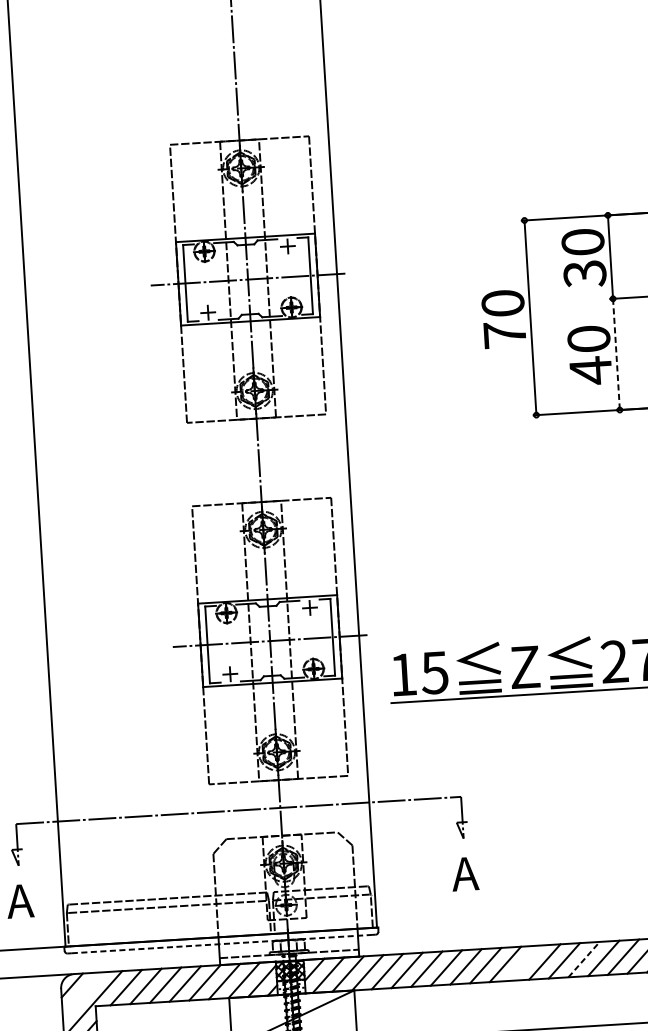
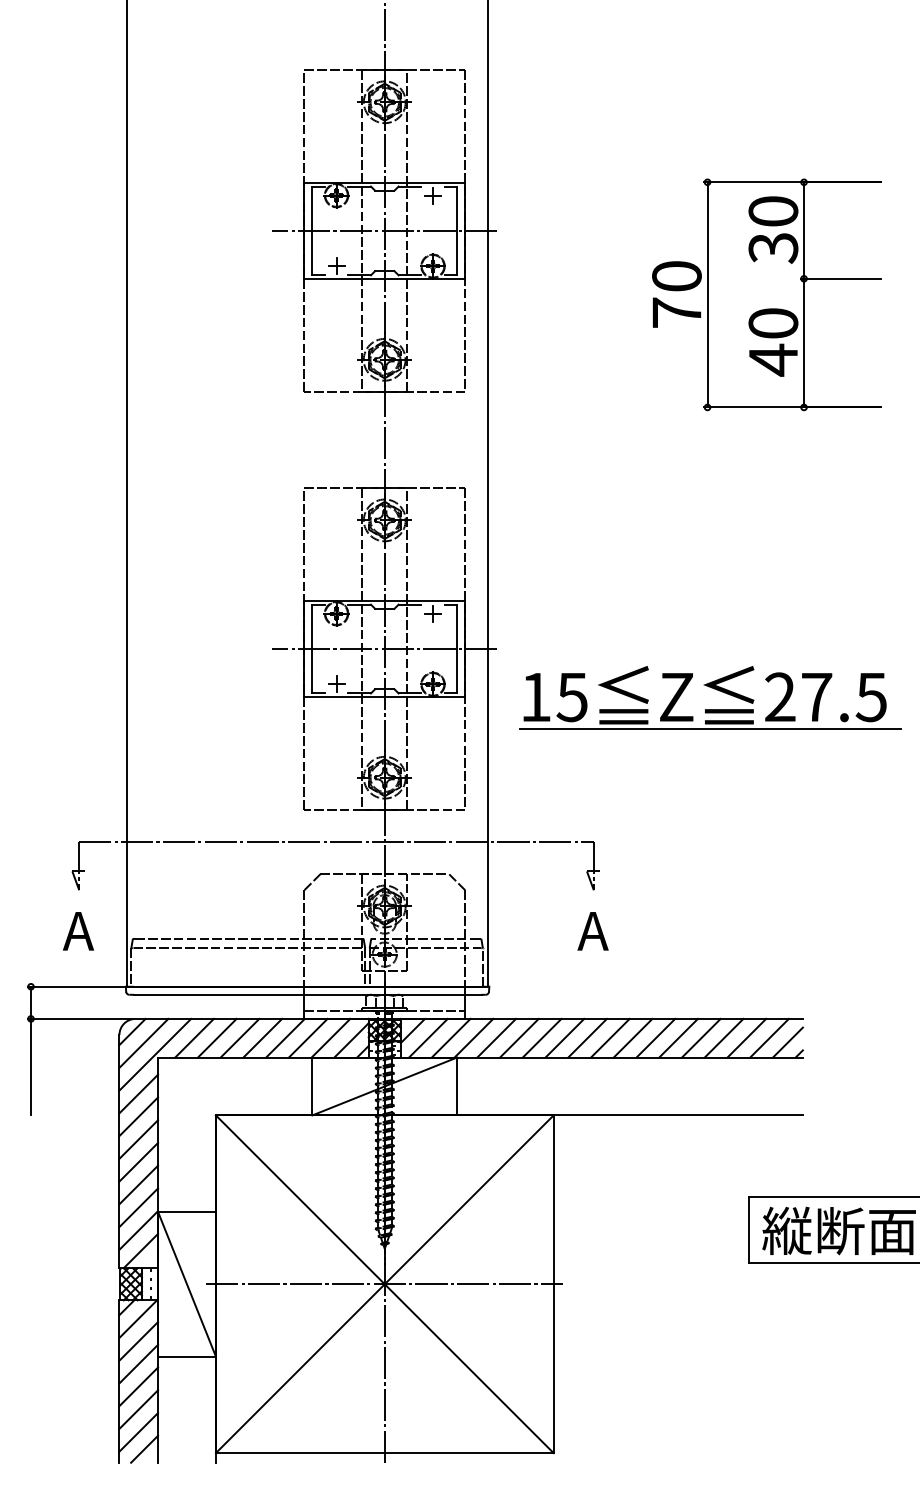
line: (616, 354) -> (804, 343), dashed -> solid
line: (221, 943) -> (307, 994), dashed -> solid
line: (584, 958) -> (724, 1037), dashed -> solid
line: (524, 962) -> (655, 1037), added
line: (82, 994) -> (143, 1042), added

